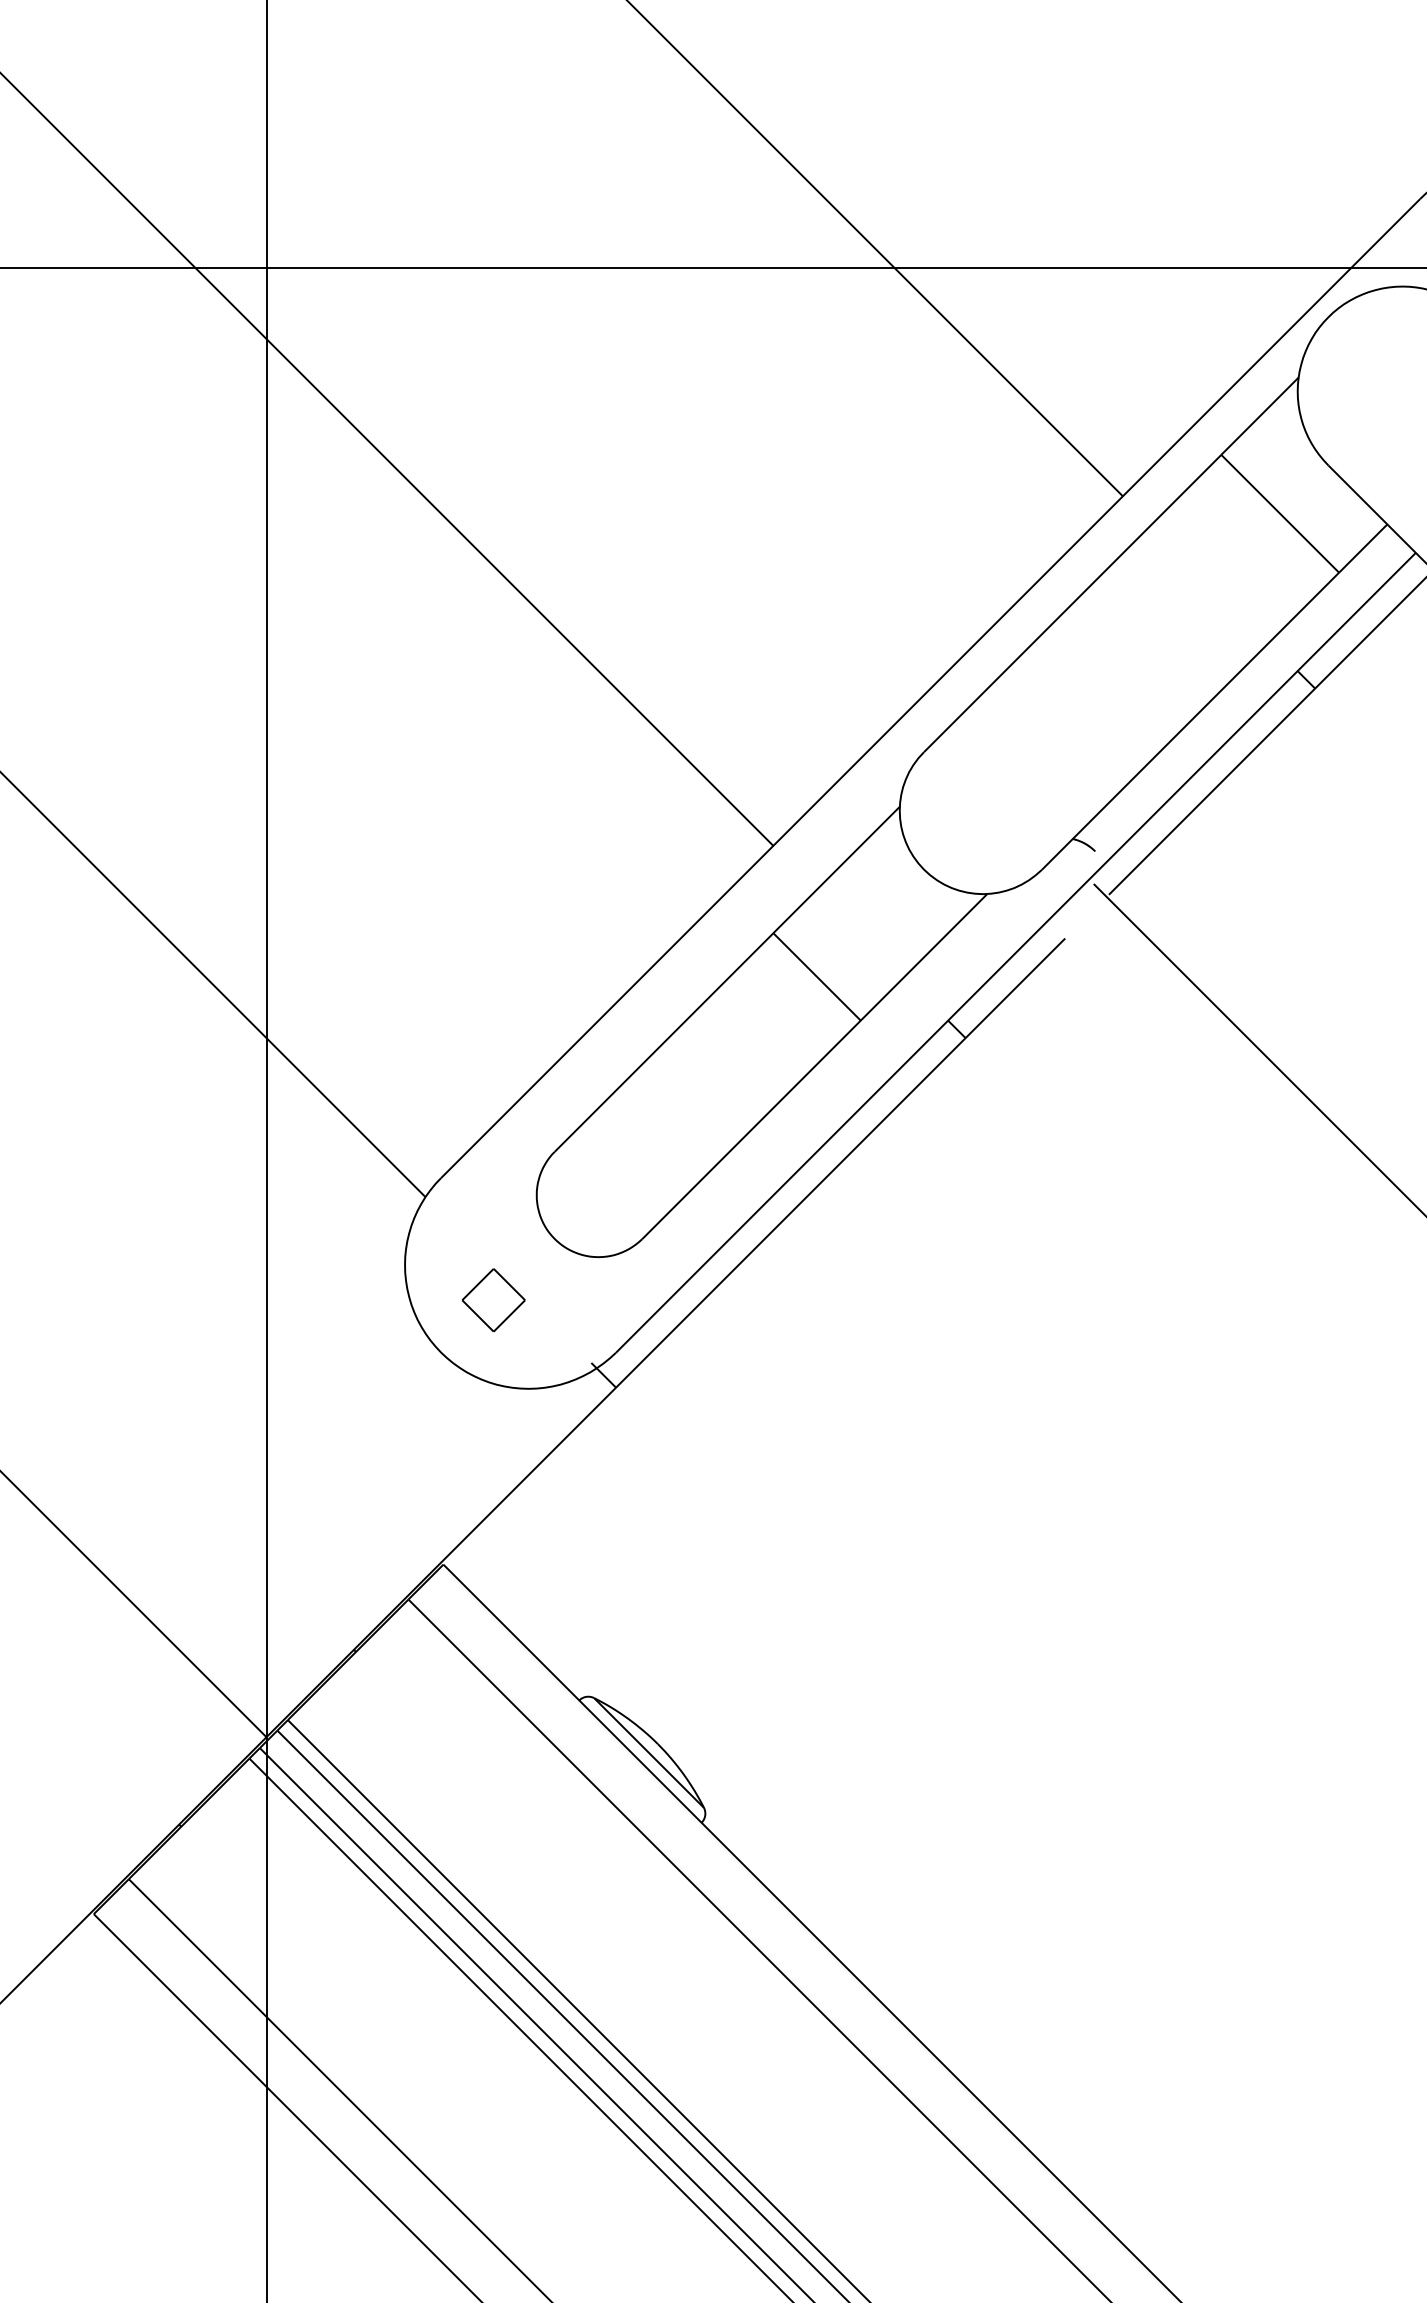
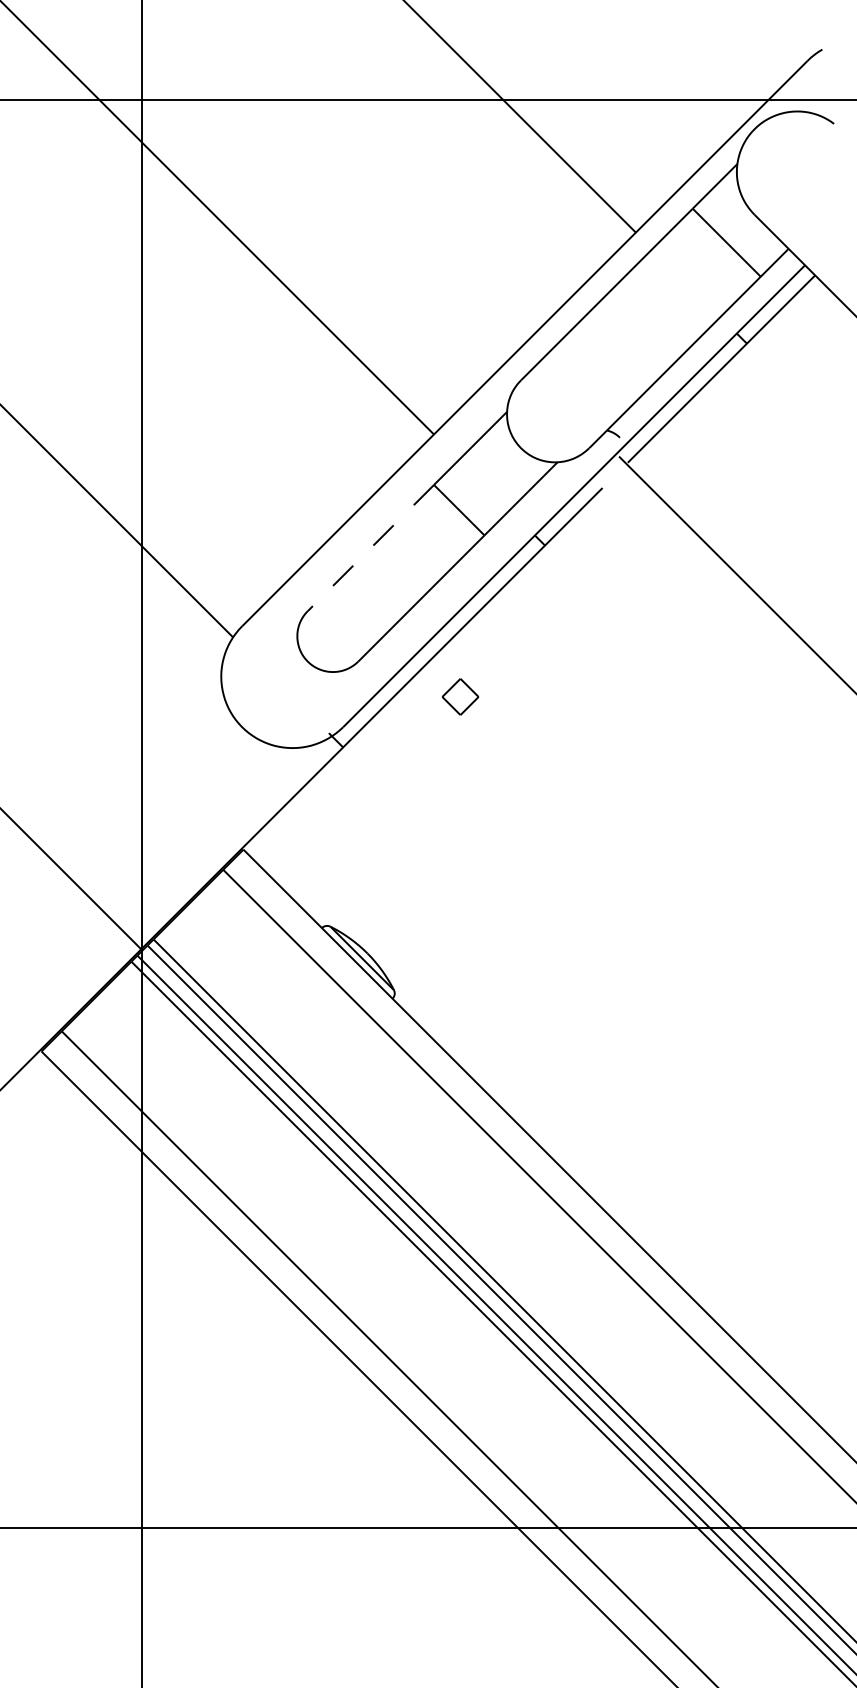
line: (663, 1043) -> (370, 548), solid -> dashed
part: (493, 1299) -> (460, 696), moved

